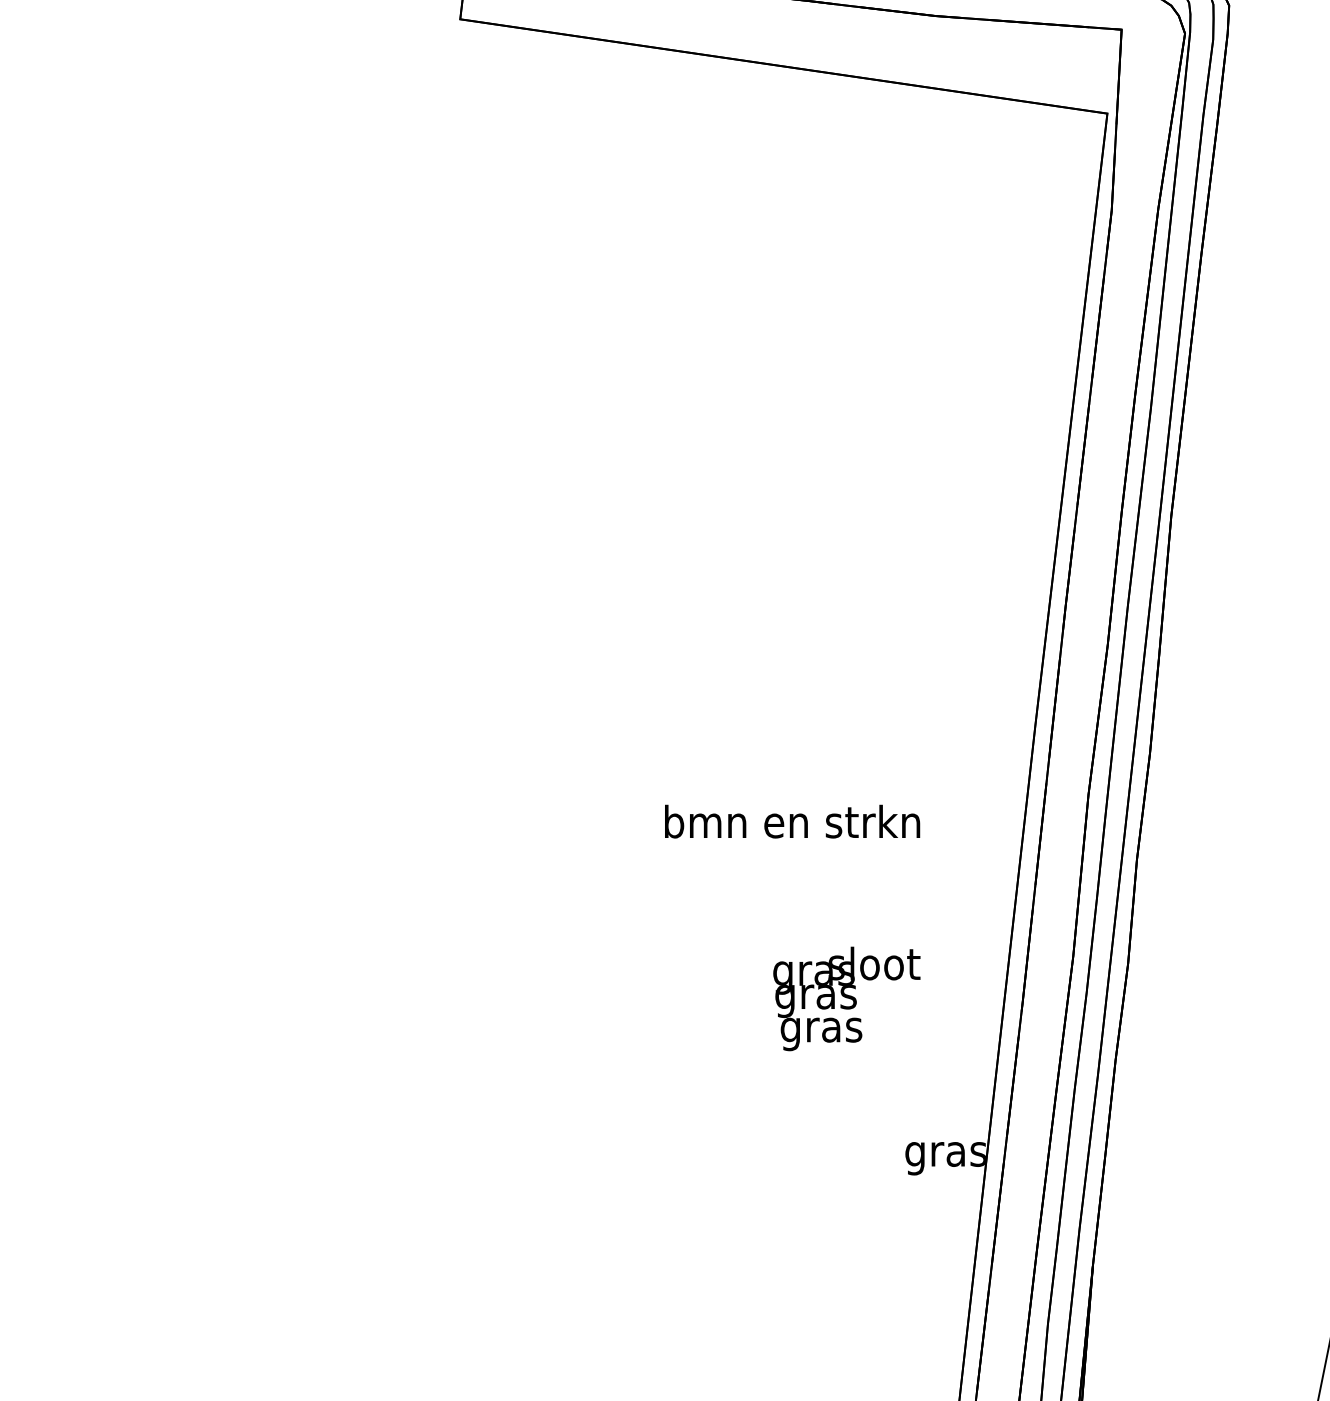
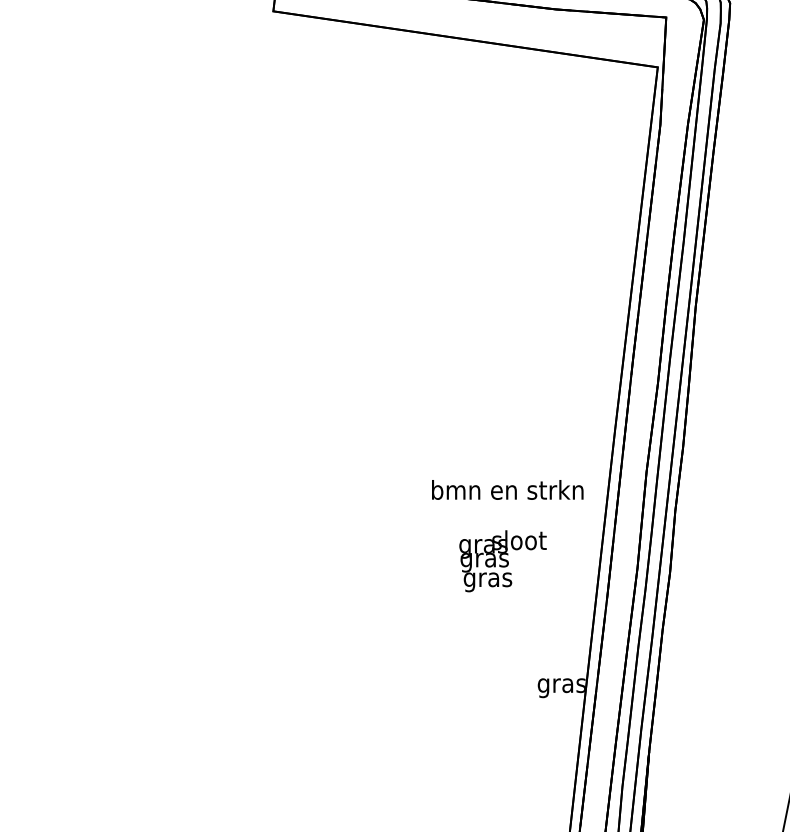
text: (792, 820) -> (507, 489), moved
text: (845, 999) -> (502, 561), moved

